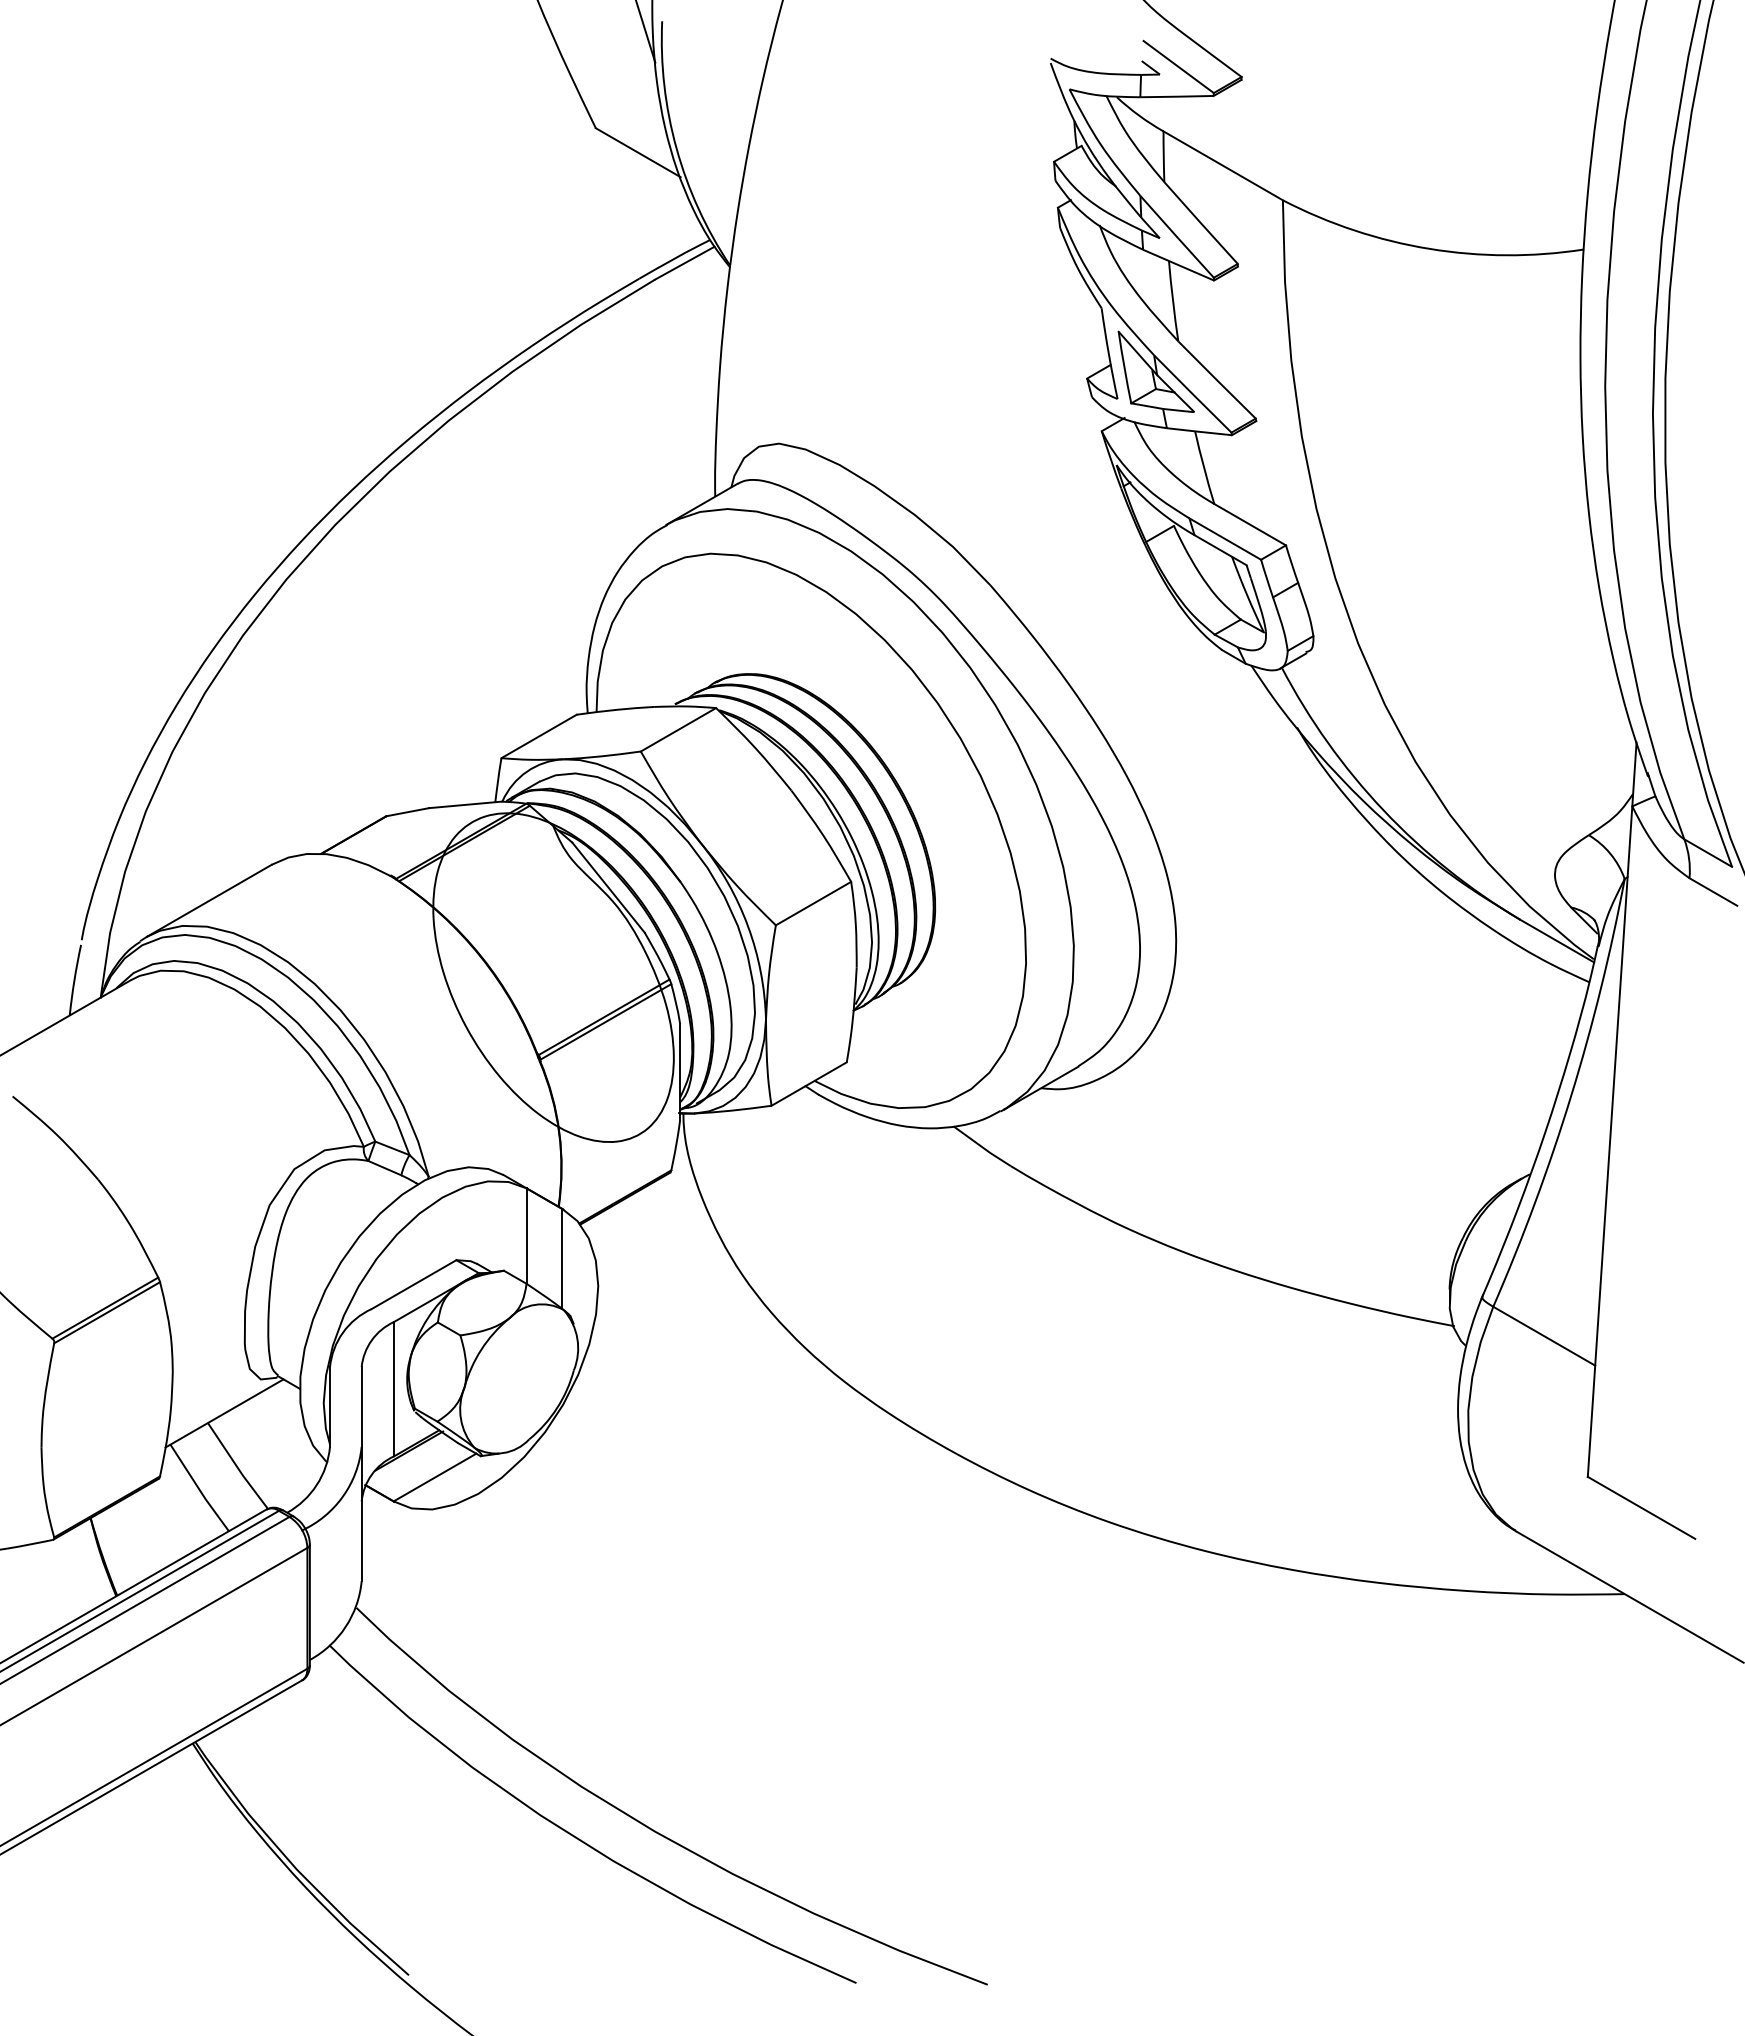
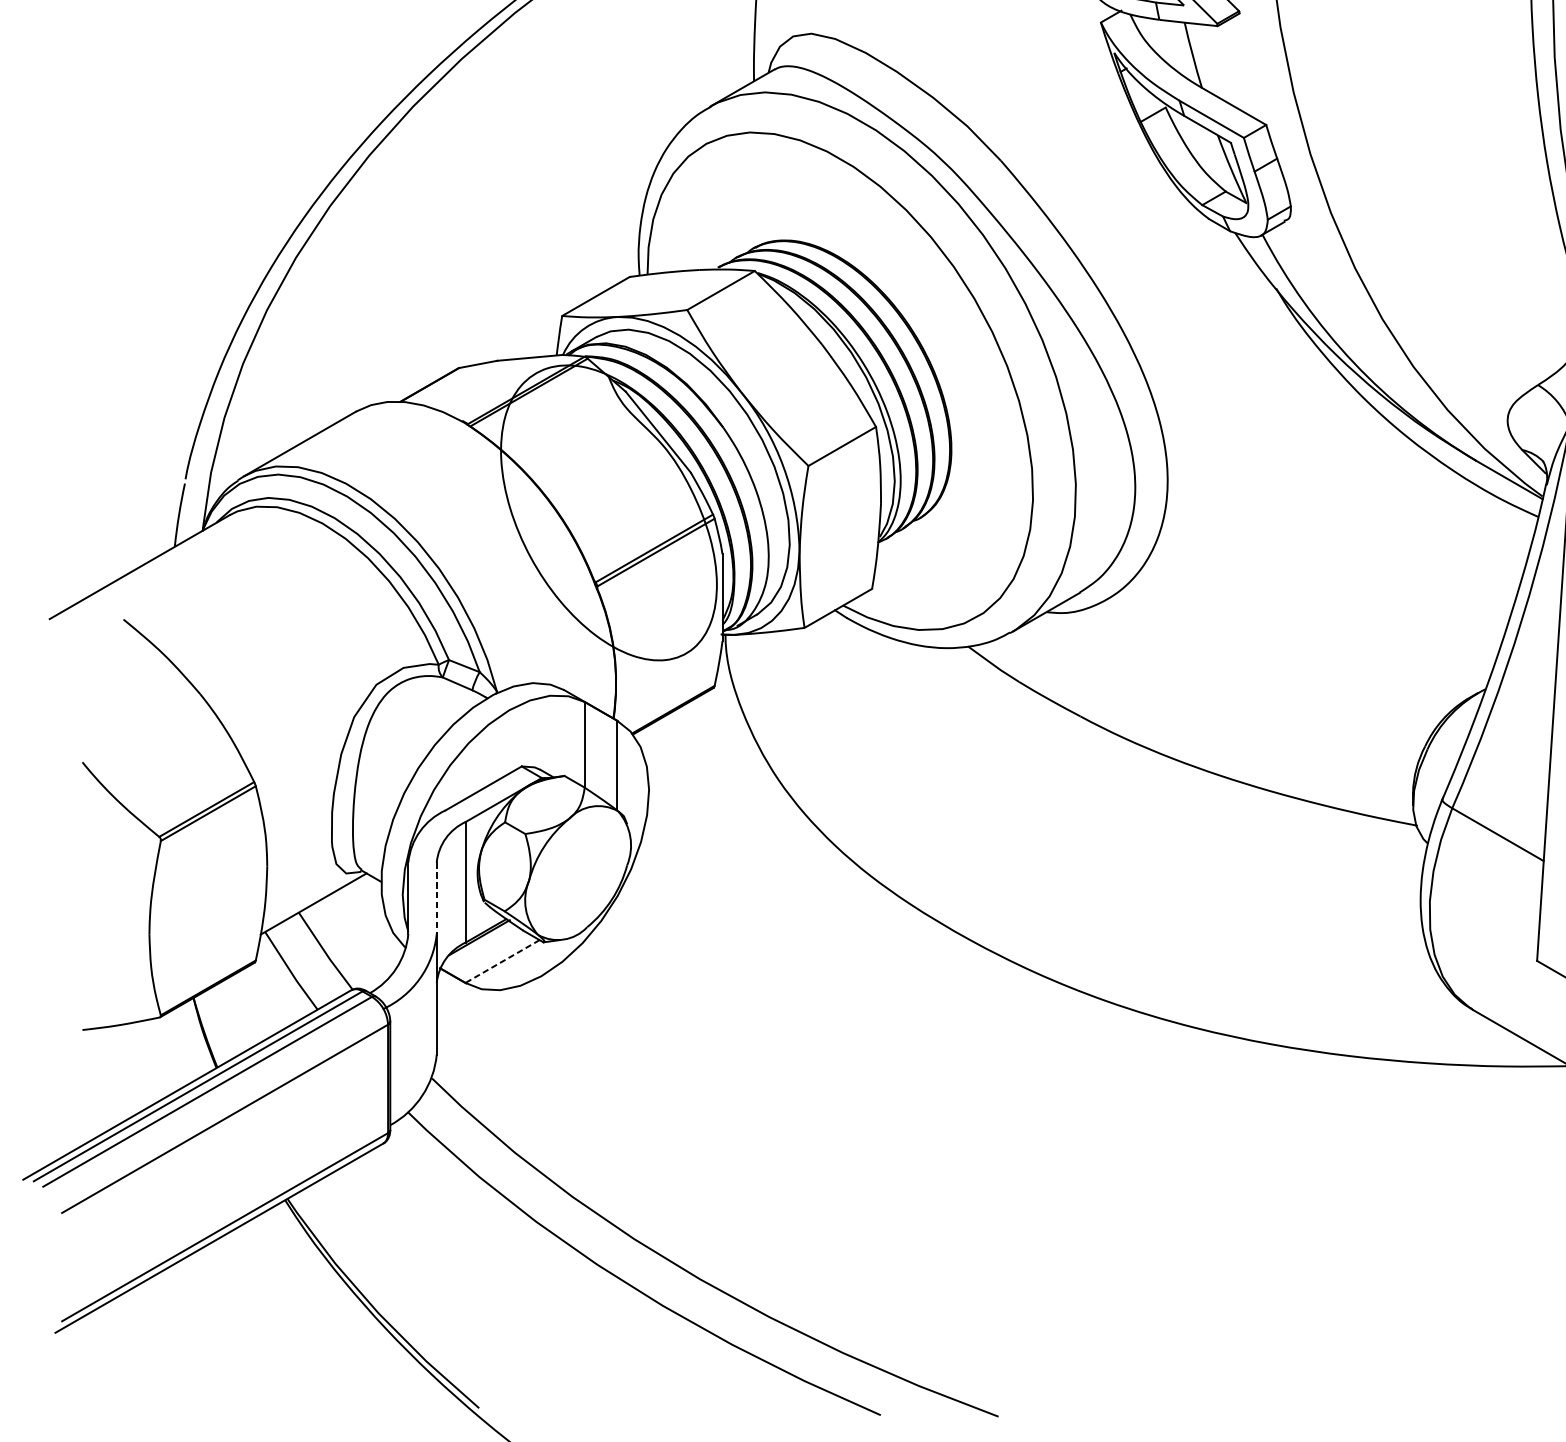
line: (361, 1406) -> (436, 897), solid -> dashed
line: (435, 1477) -> (503, 961), solid -> dashed

